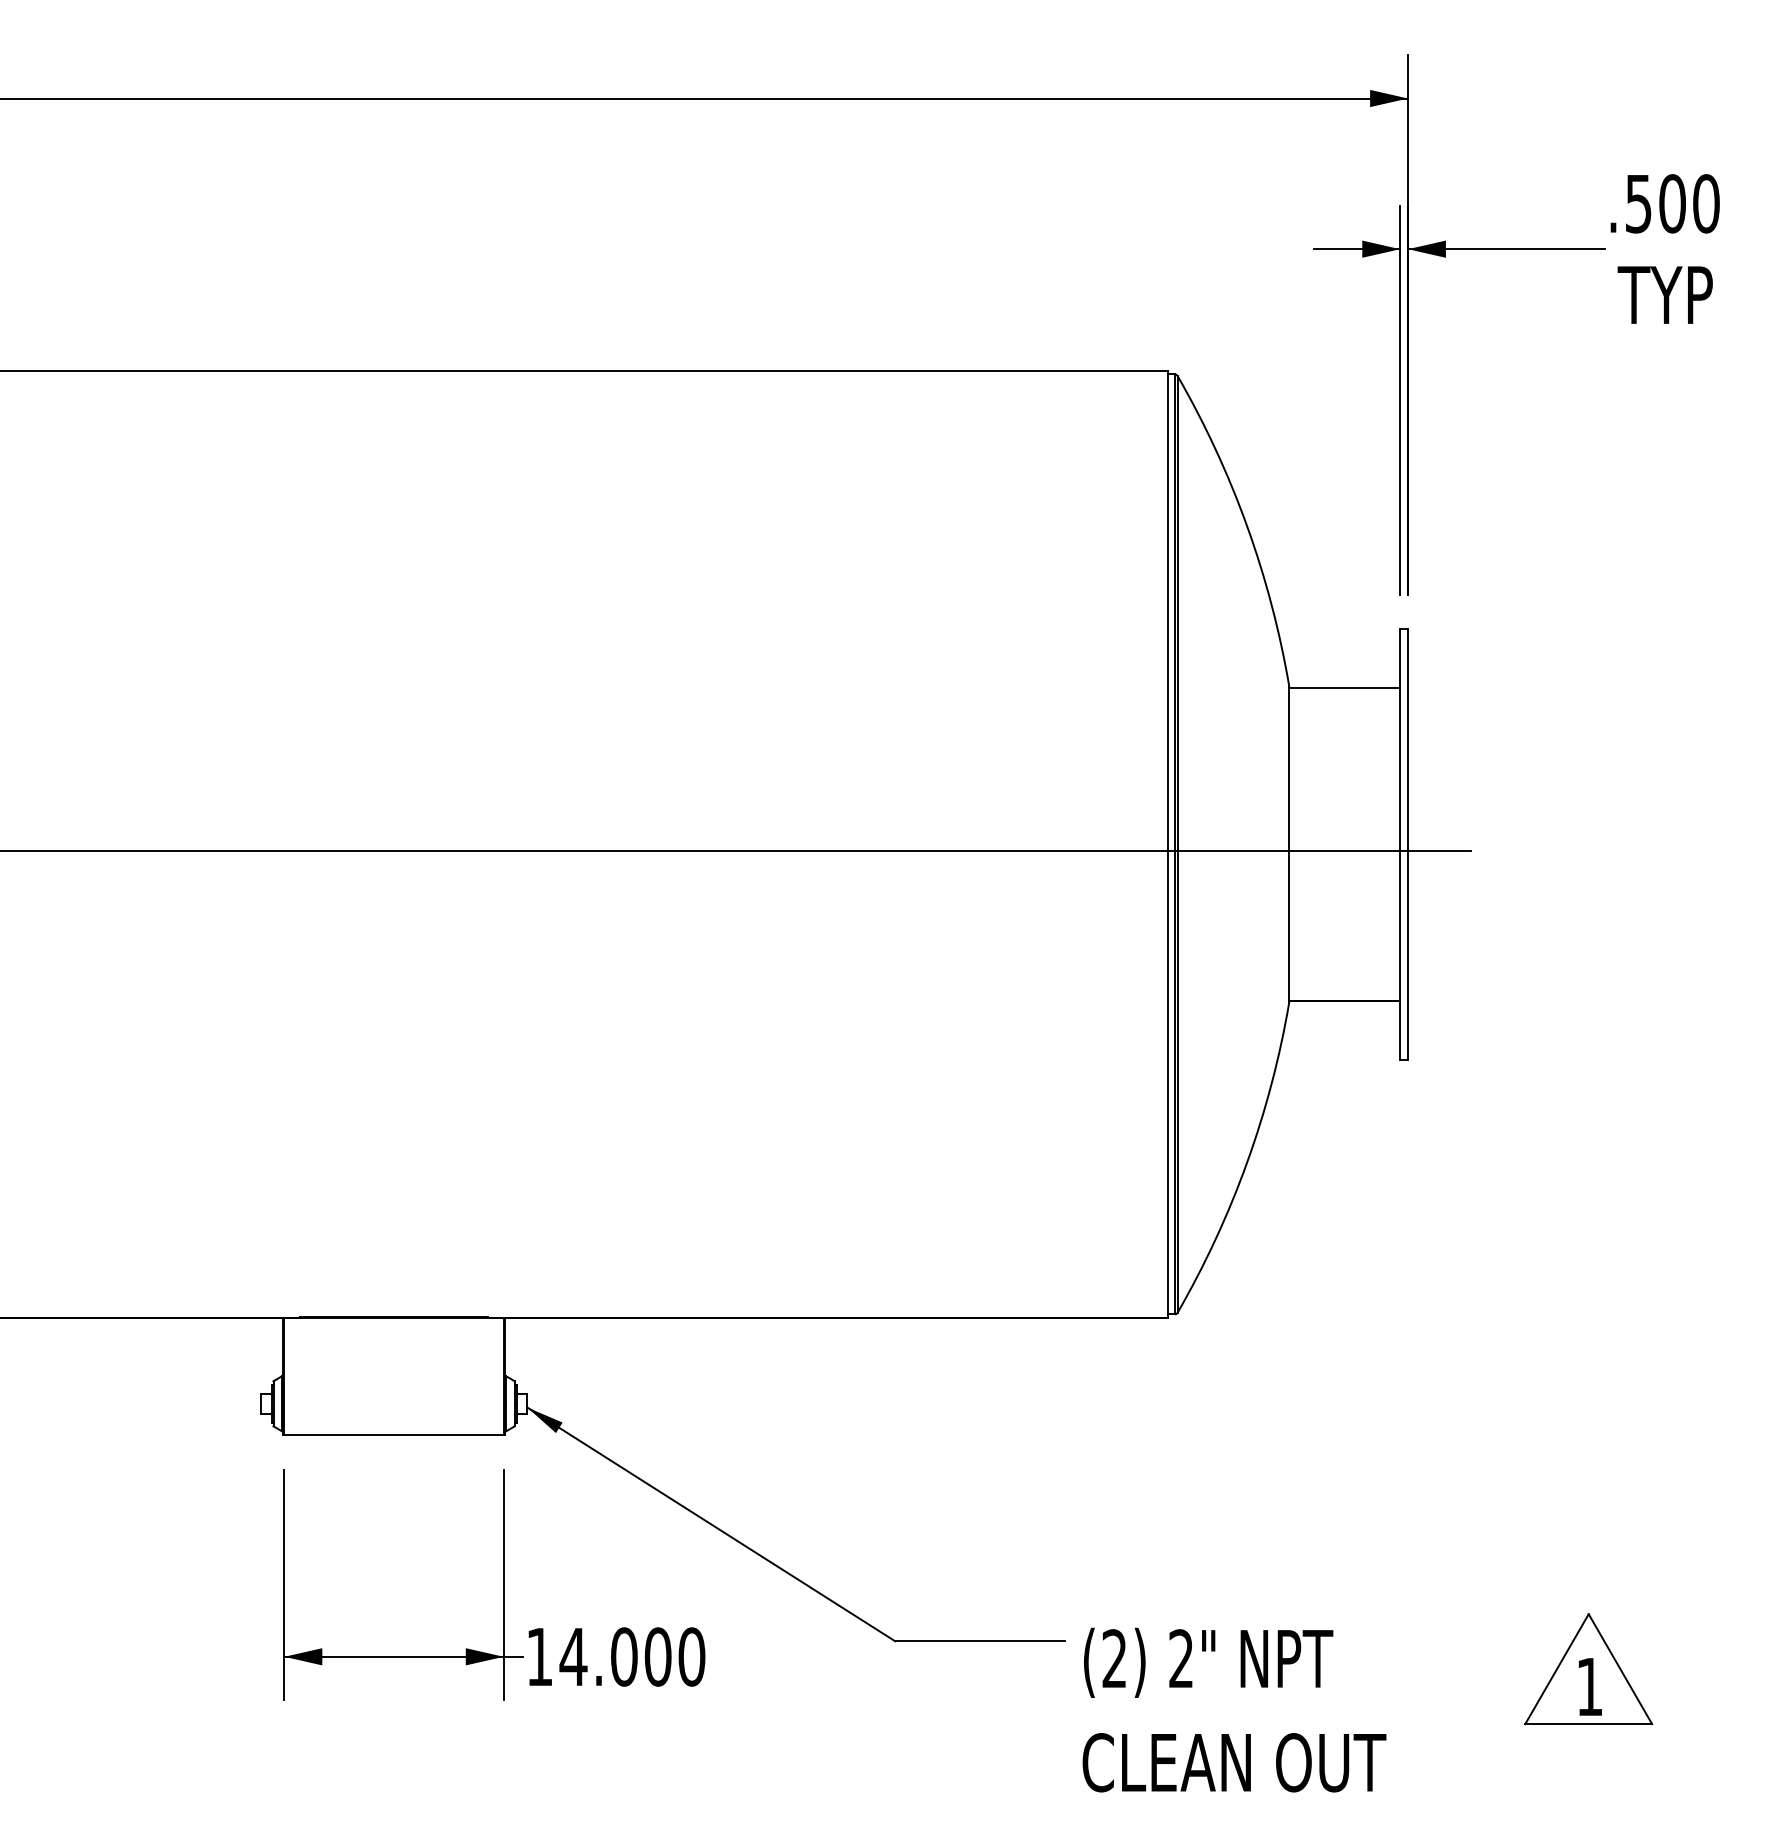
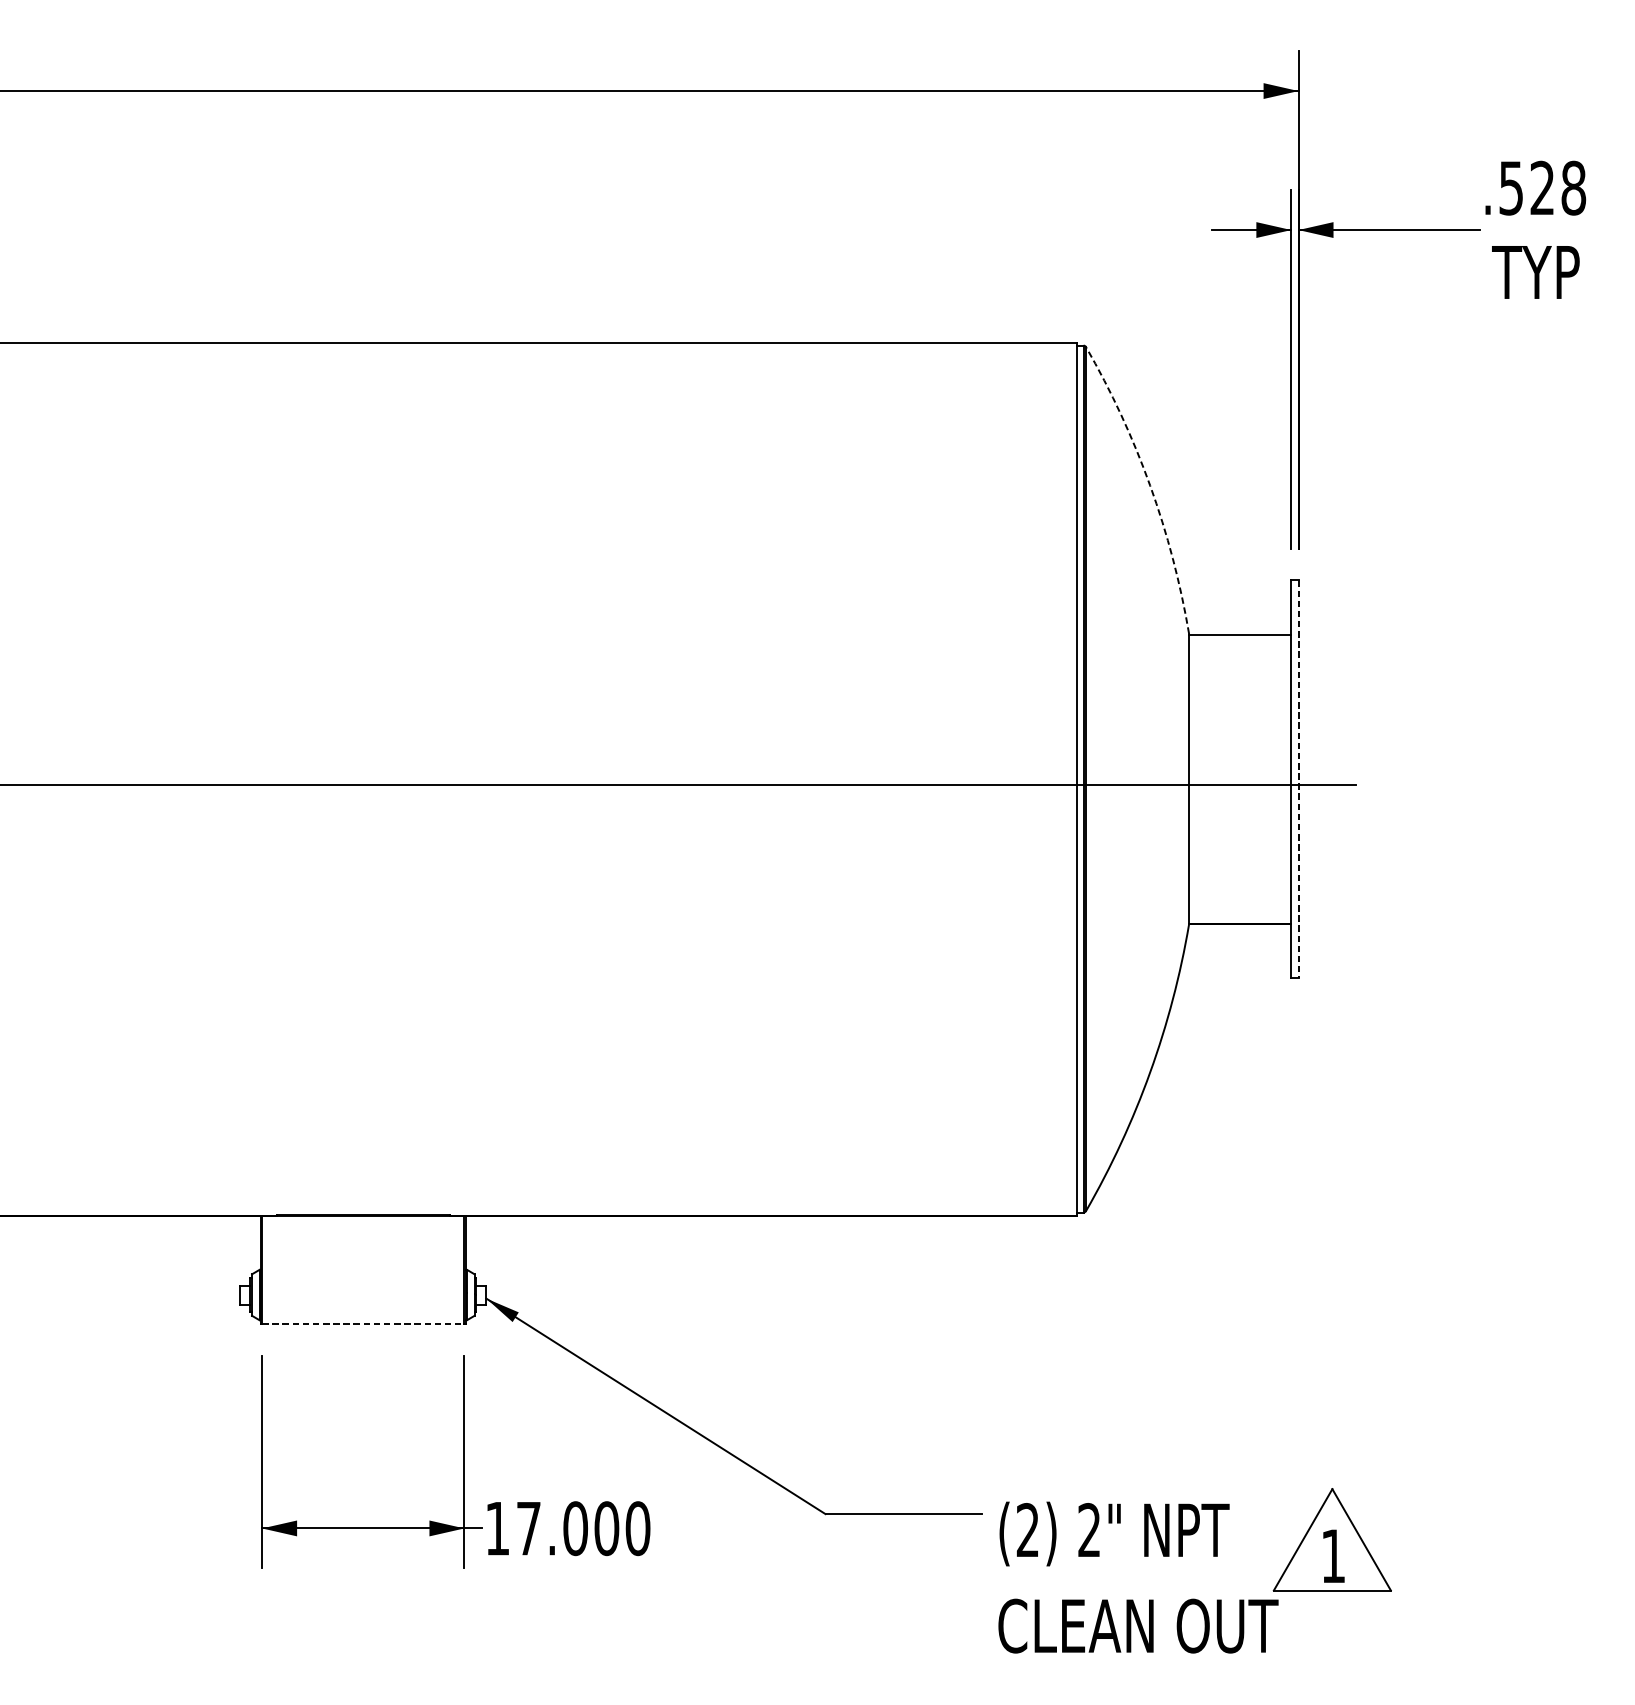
text: (1689, 203) -> (1558, 187), .500 -> .528
arc: (1247, 526) -> (1150, 485), solid -> dashed
line: (1408, 844) -> (1298, 779), solid -> dashed
line: (394, 1435) -> (363, 1324), solid -> dashed
text: (573, 1656) -> (528, 1528), 14.000 -> 17.000
part: (1588, 1669) -> (1332, 1540), moved

